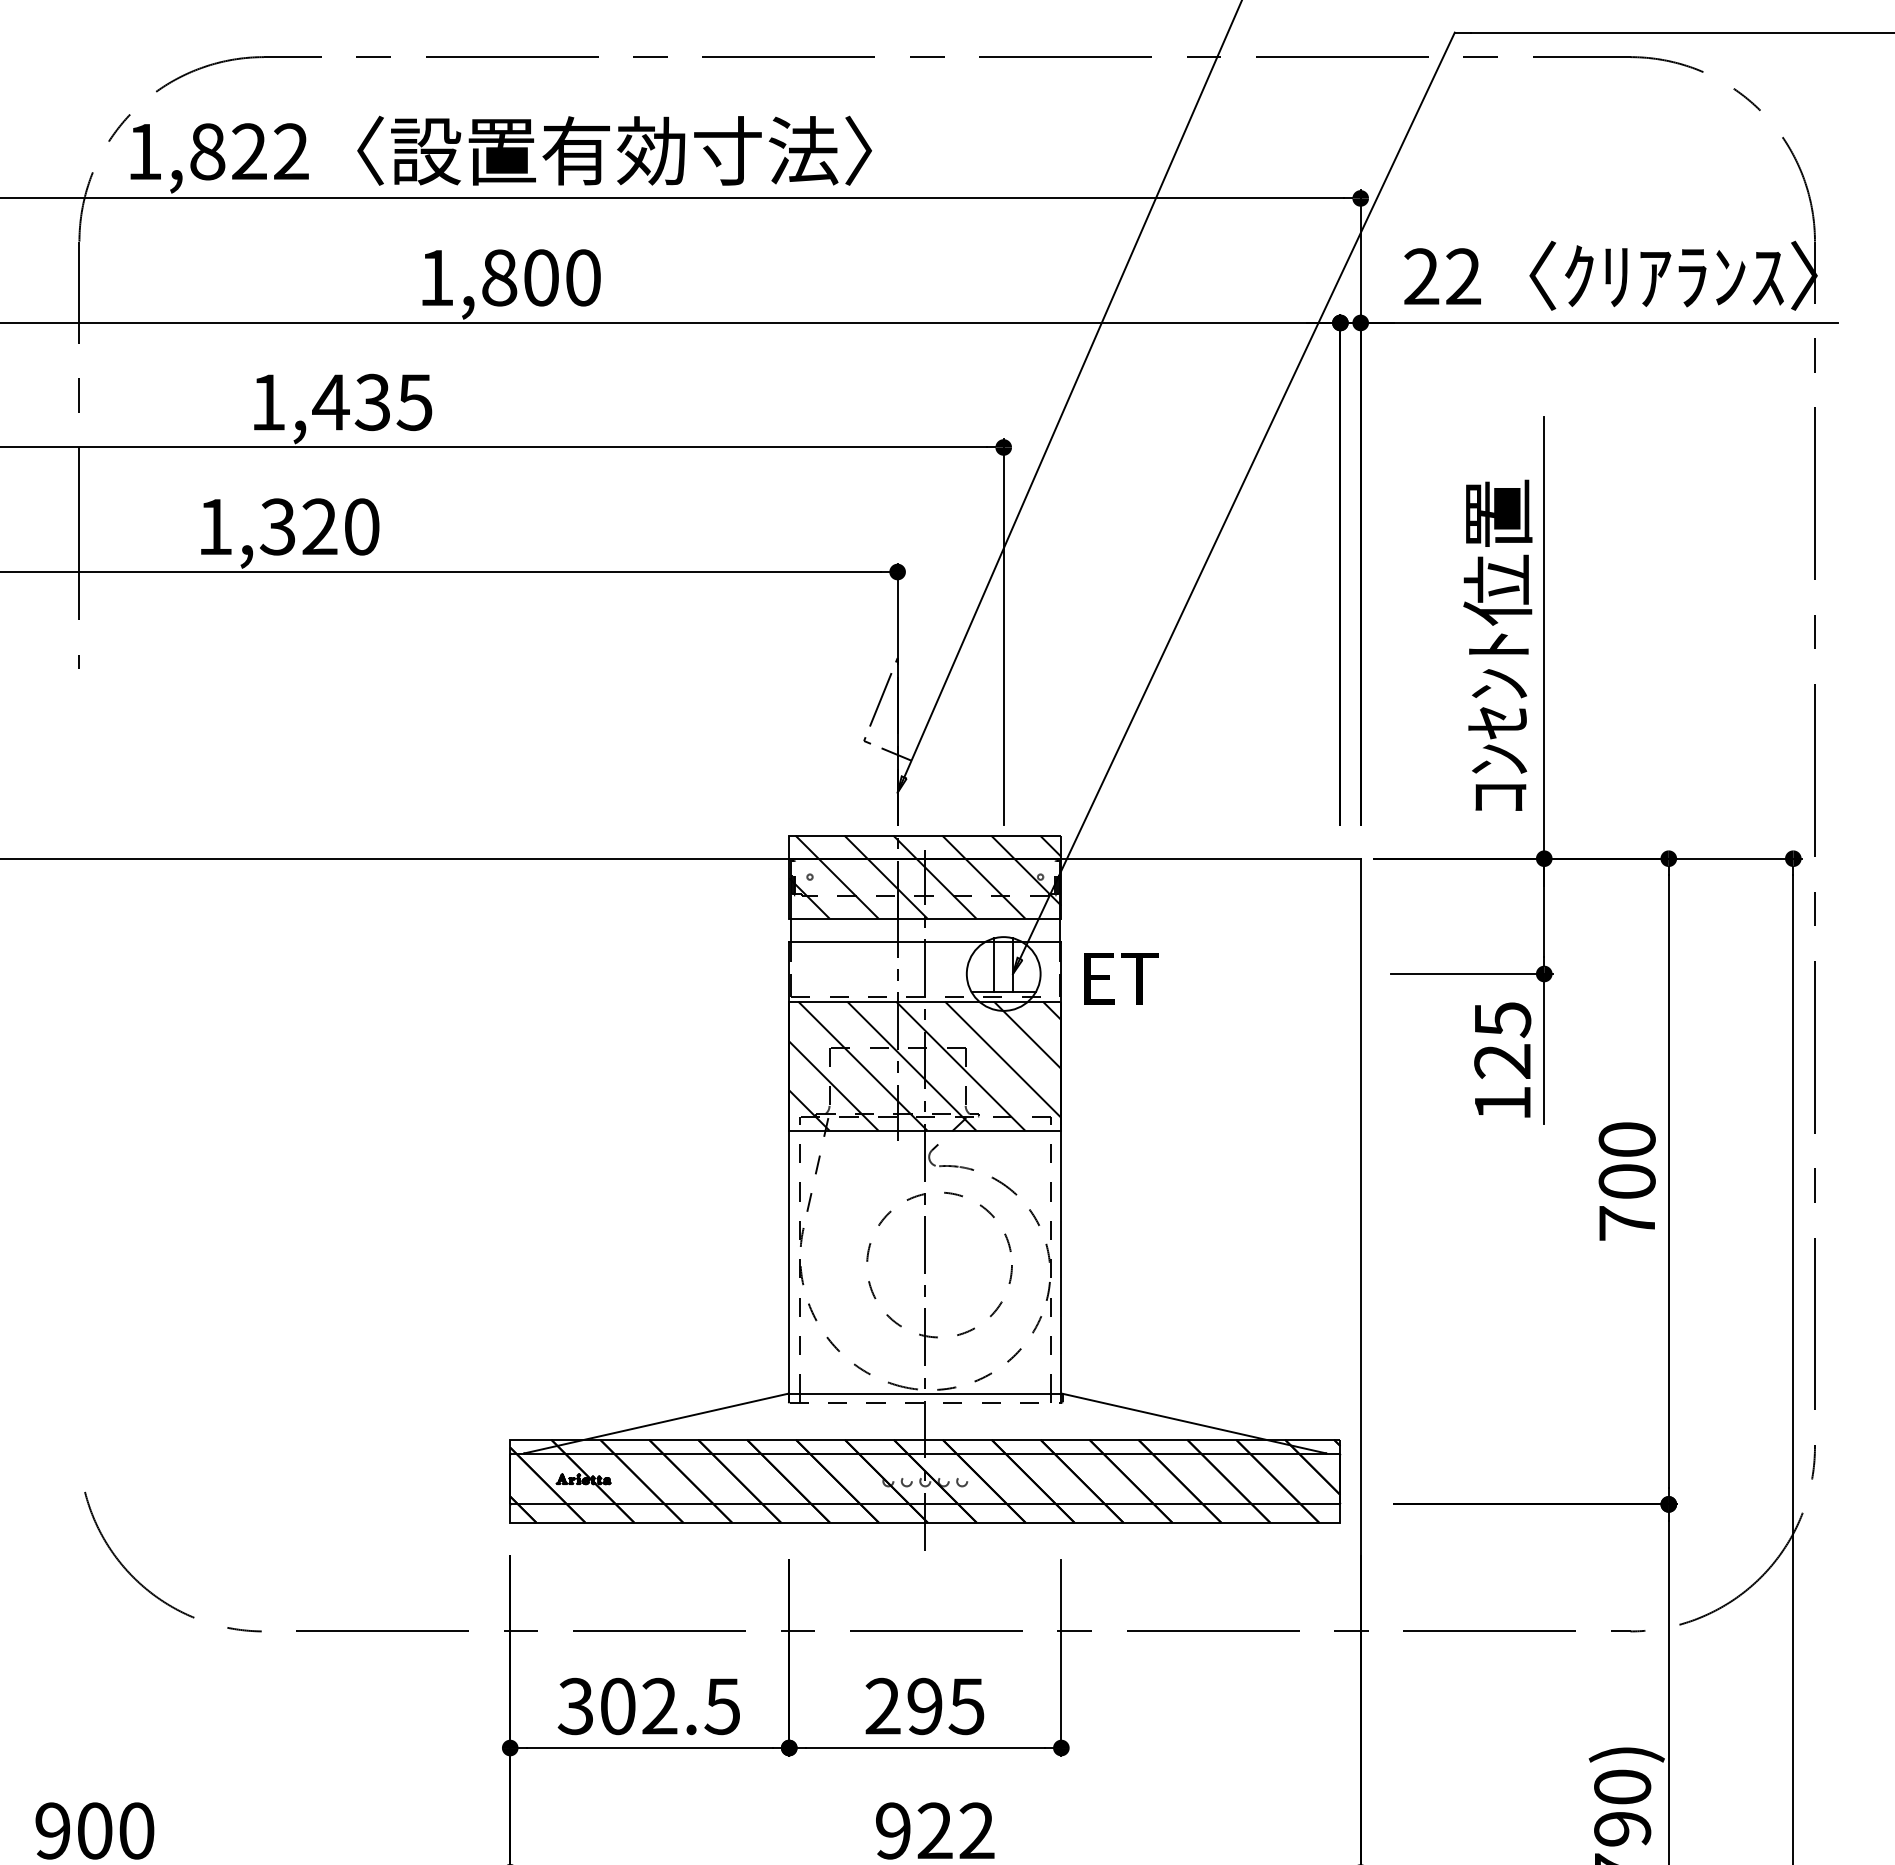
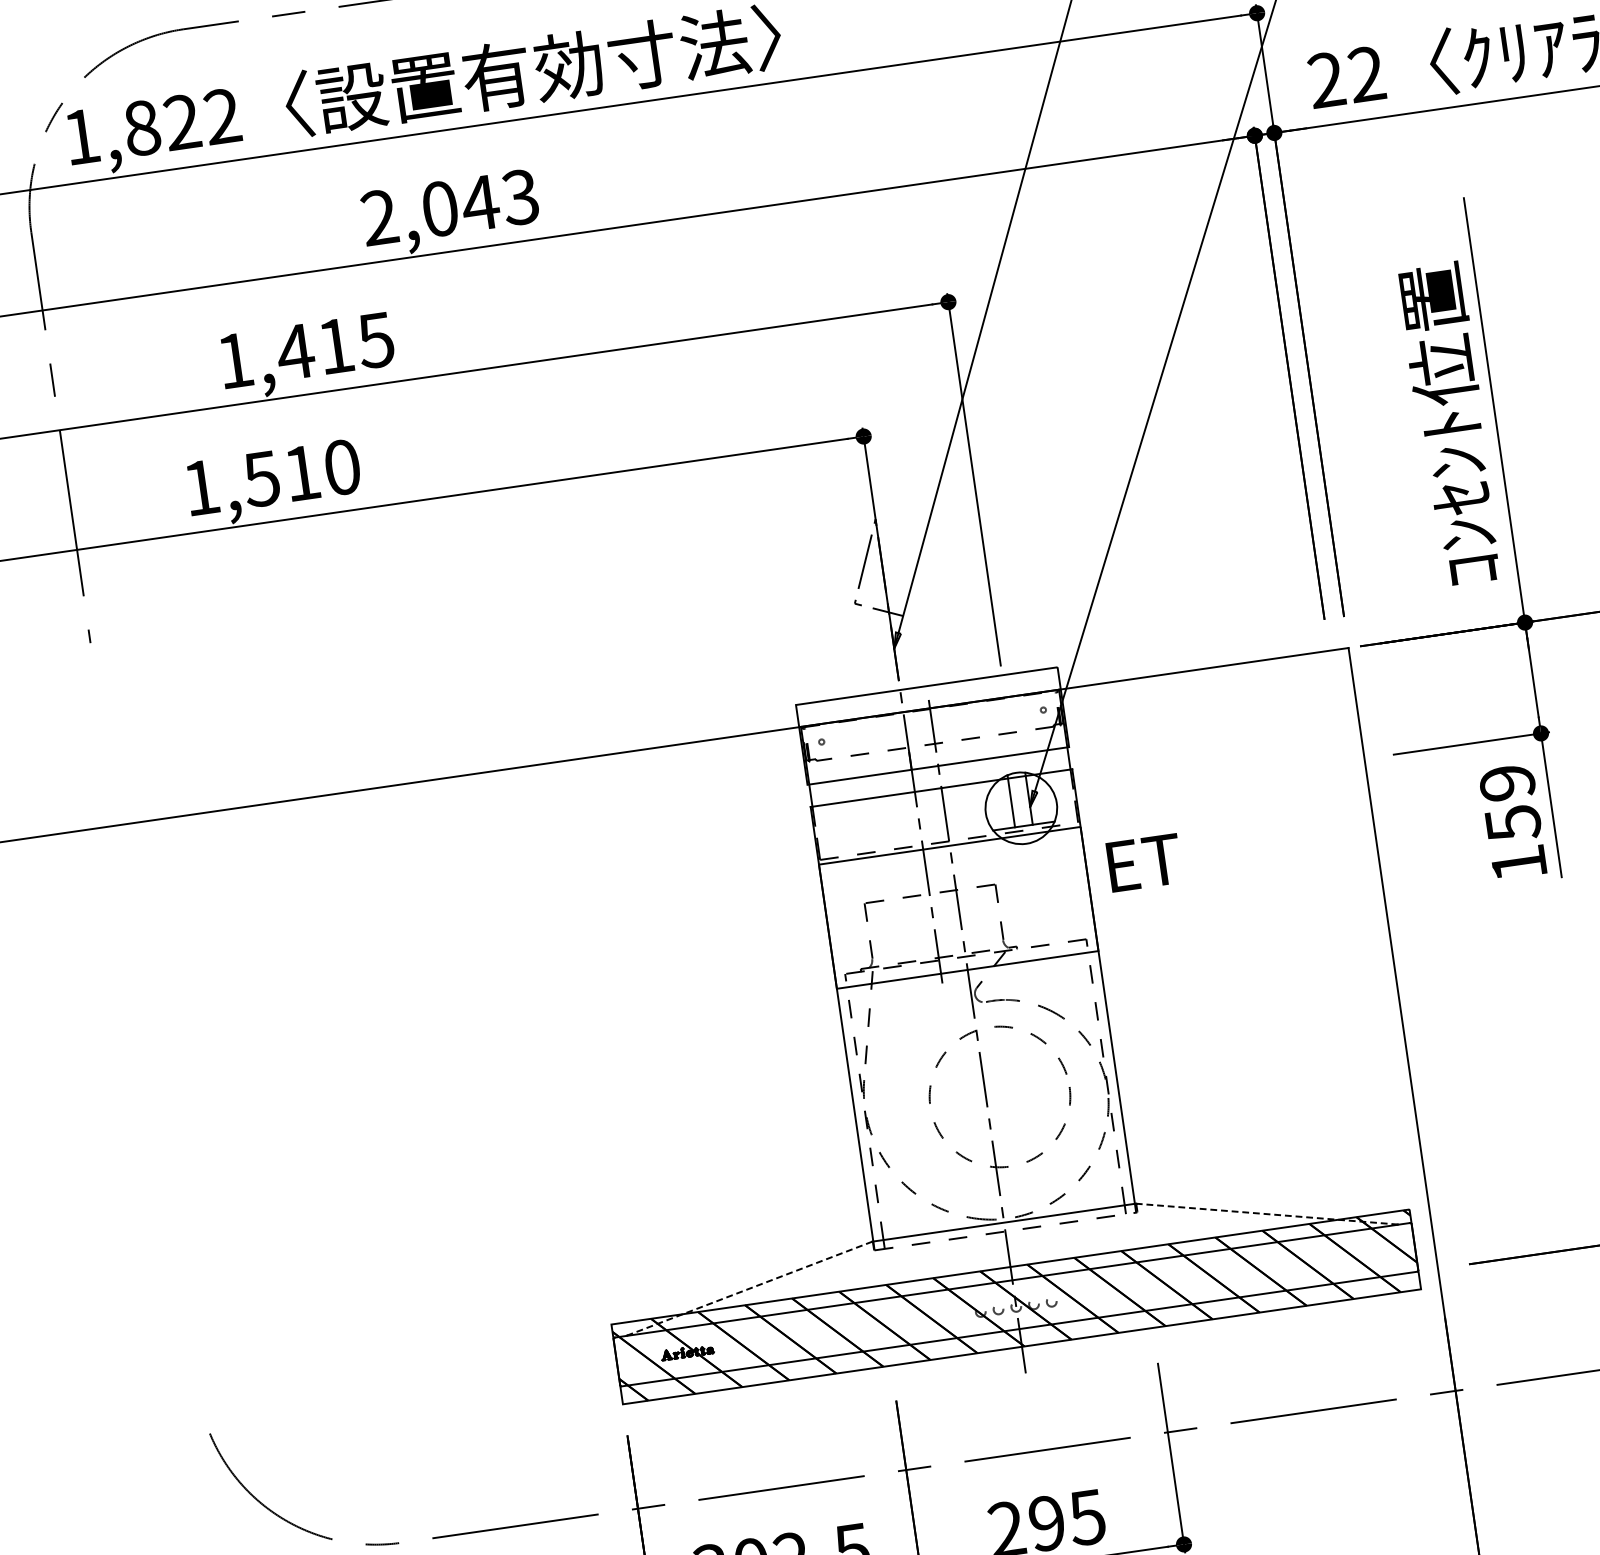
text: (509, 277) -> (449, 207), 1,800 -> 2,043
text: (371, 402) -> (334, 346), 1,435 -> 1,415
text: (298, 526) -> (281, 475), 1,320 -> 1,510
hatch: (925, 876) -> (932, 725), removed
text: (1121, 978) -> (1144, 862), moved
text: (1502, 1040) -> (1510, 803), 125 -> 159
hatch: (925, 1065) -> (958, 907), removed
line: (655, 1423) -> (748, 1288), solid -> dashed
line: (1194, 1423) -> (1267, 1214), solid -> dashed

